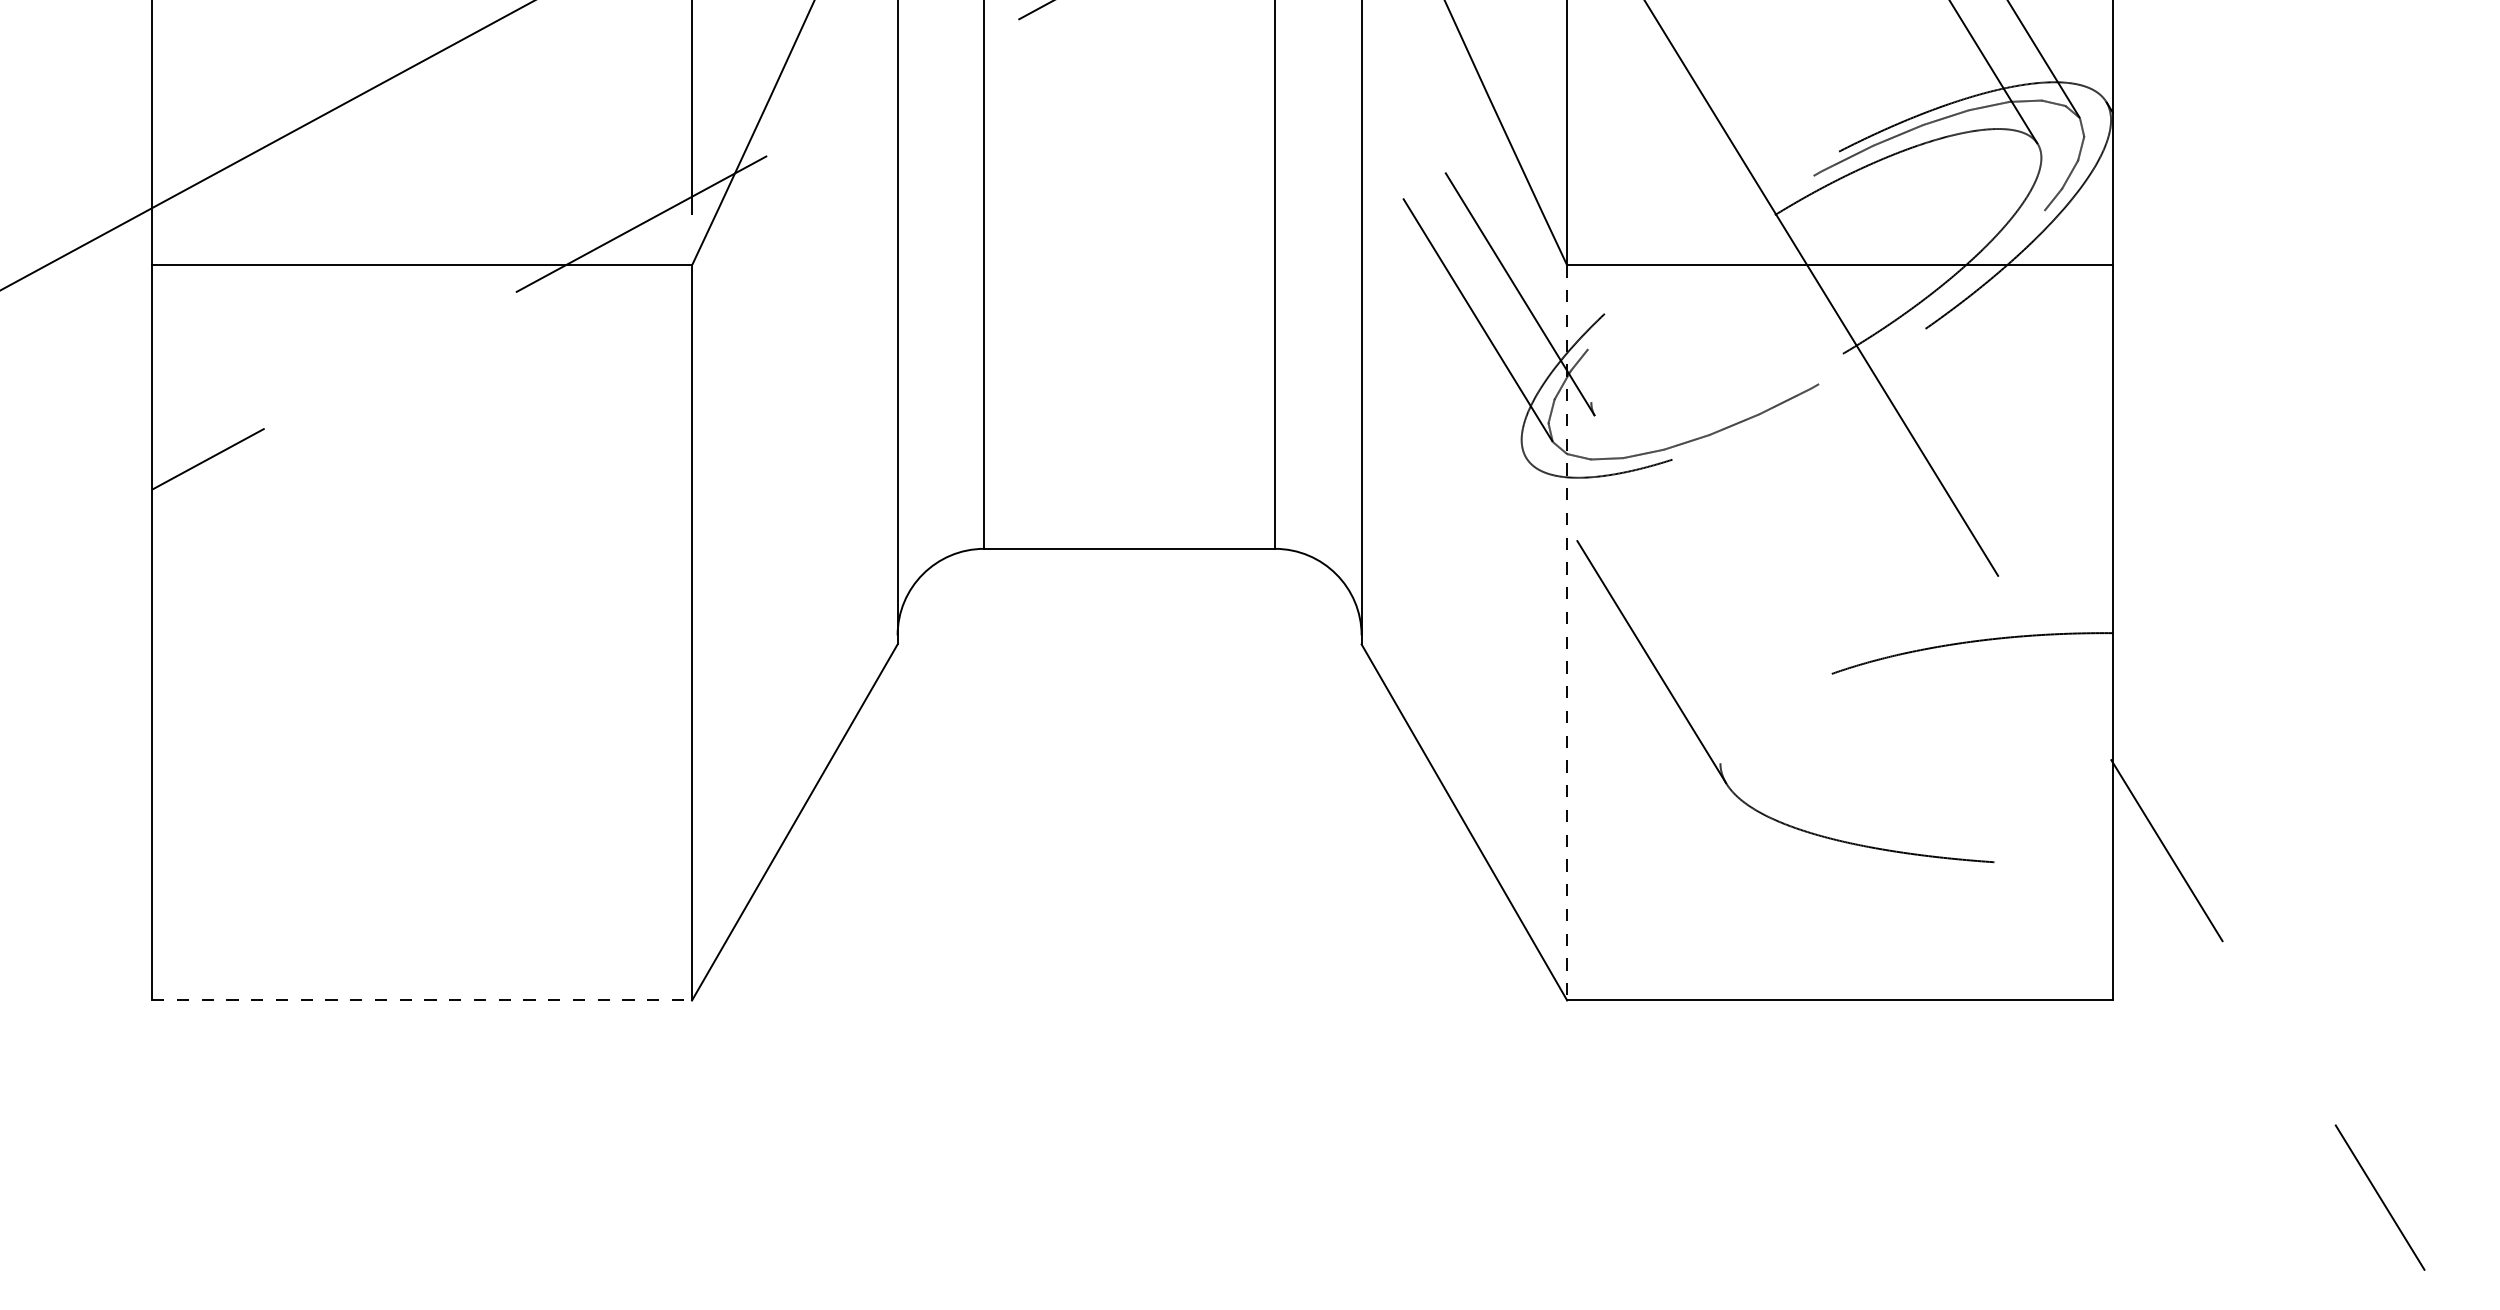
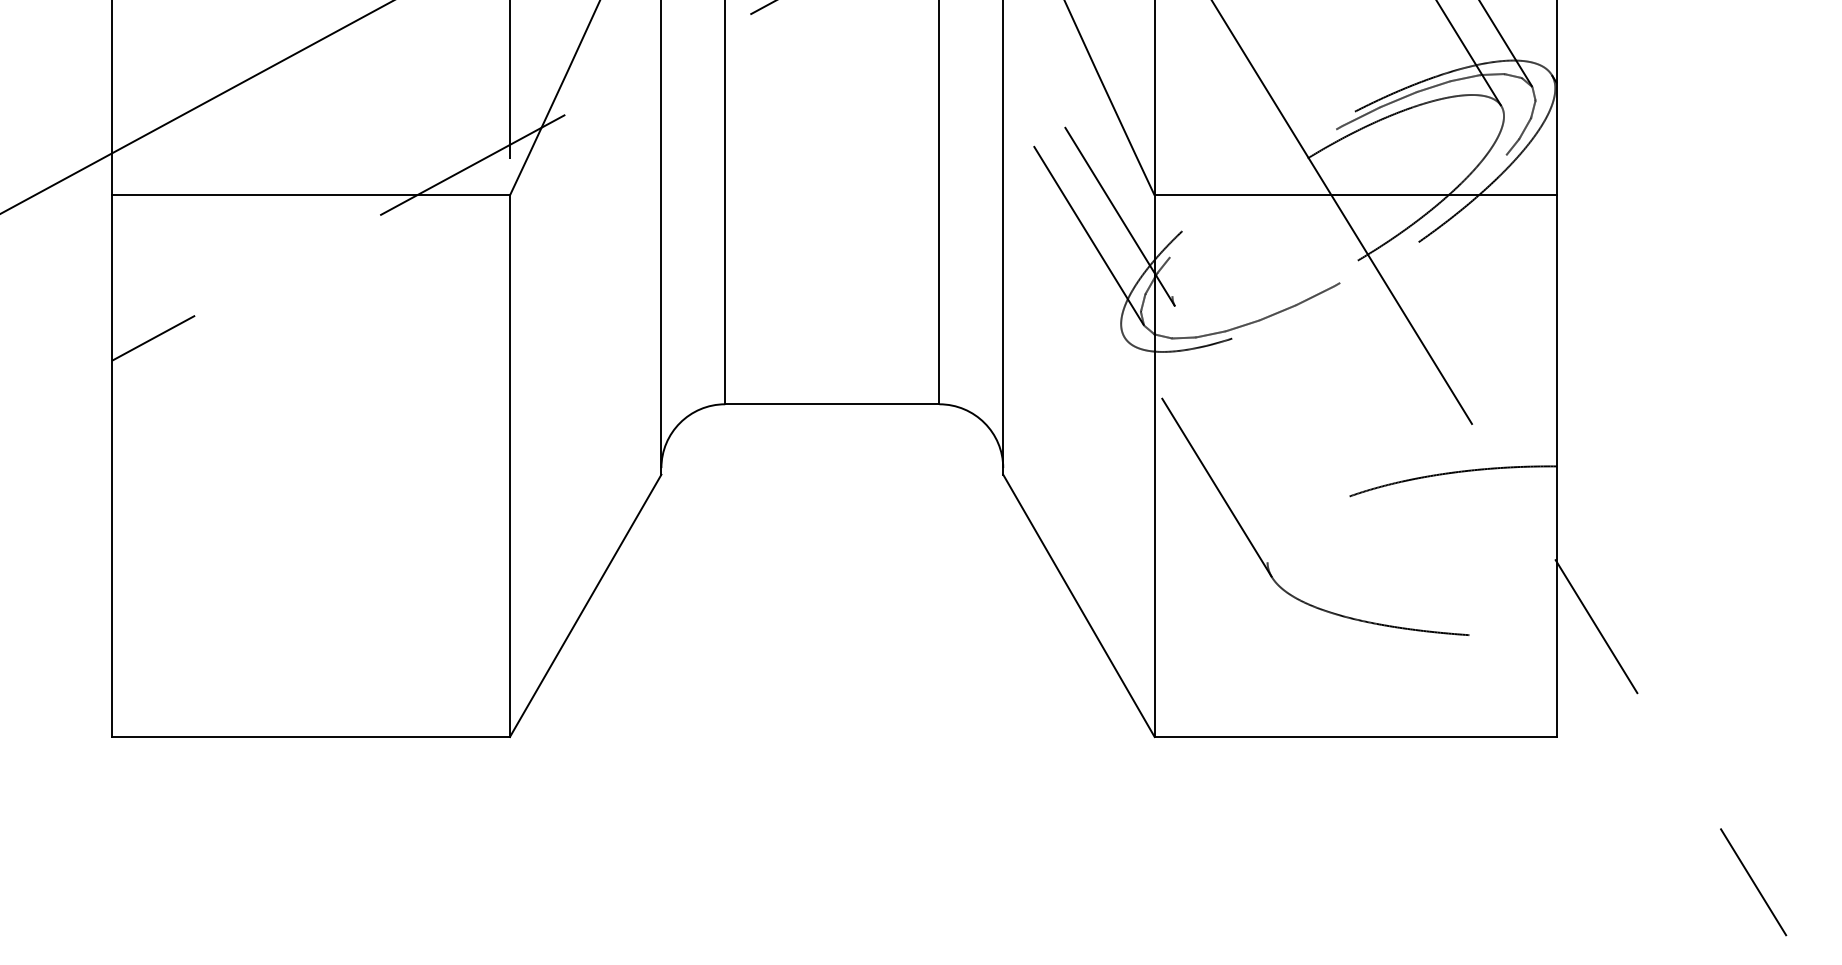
line: (1567, 632) -> (1154, 465), dashed -> solid
line: (422, 1000) -> (311, 737), dashed -> solid

